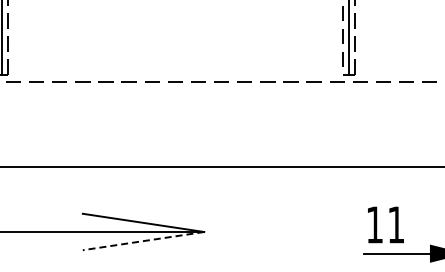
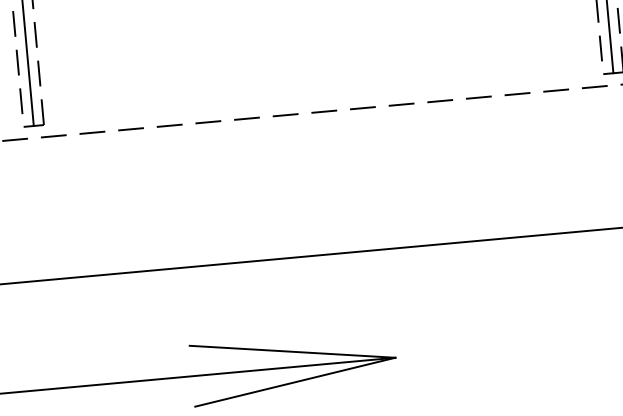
line: (143, 241) -> (295, 382), dashed -> solid

